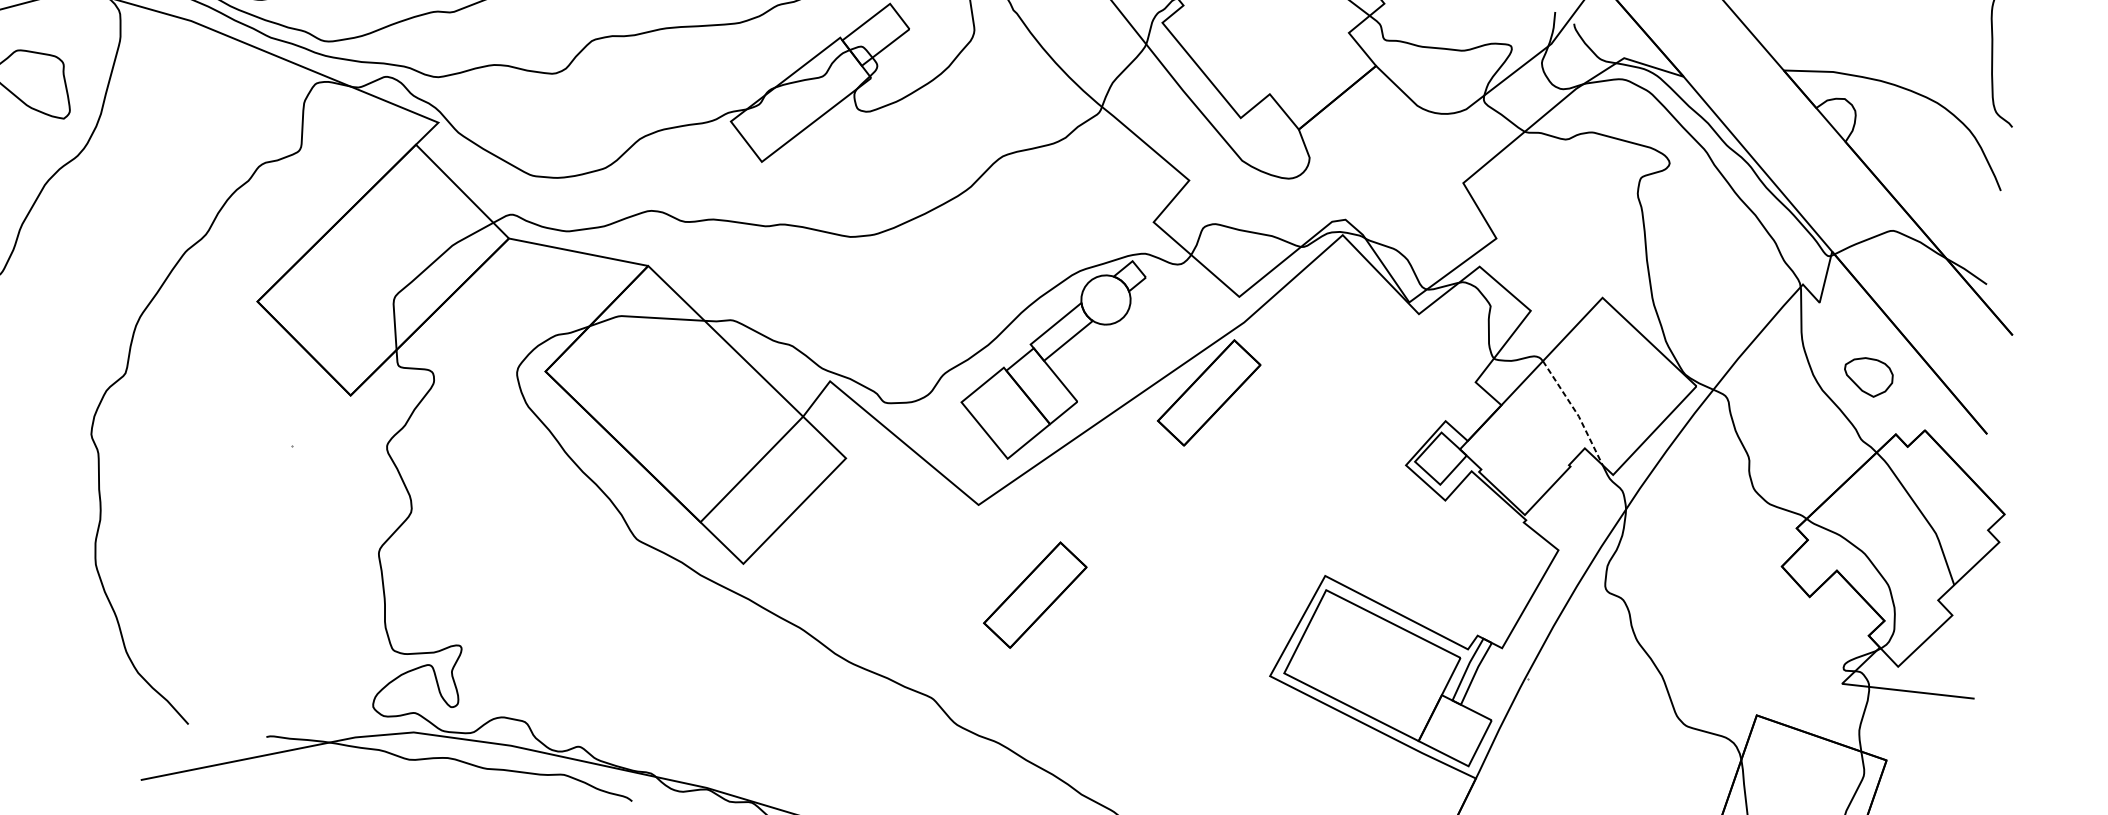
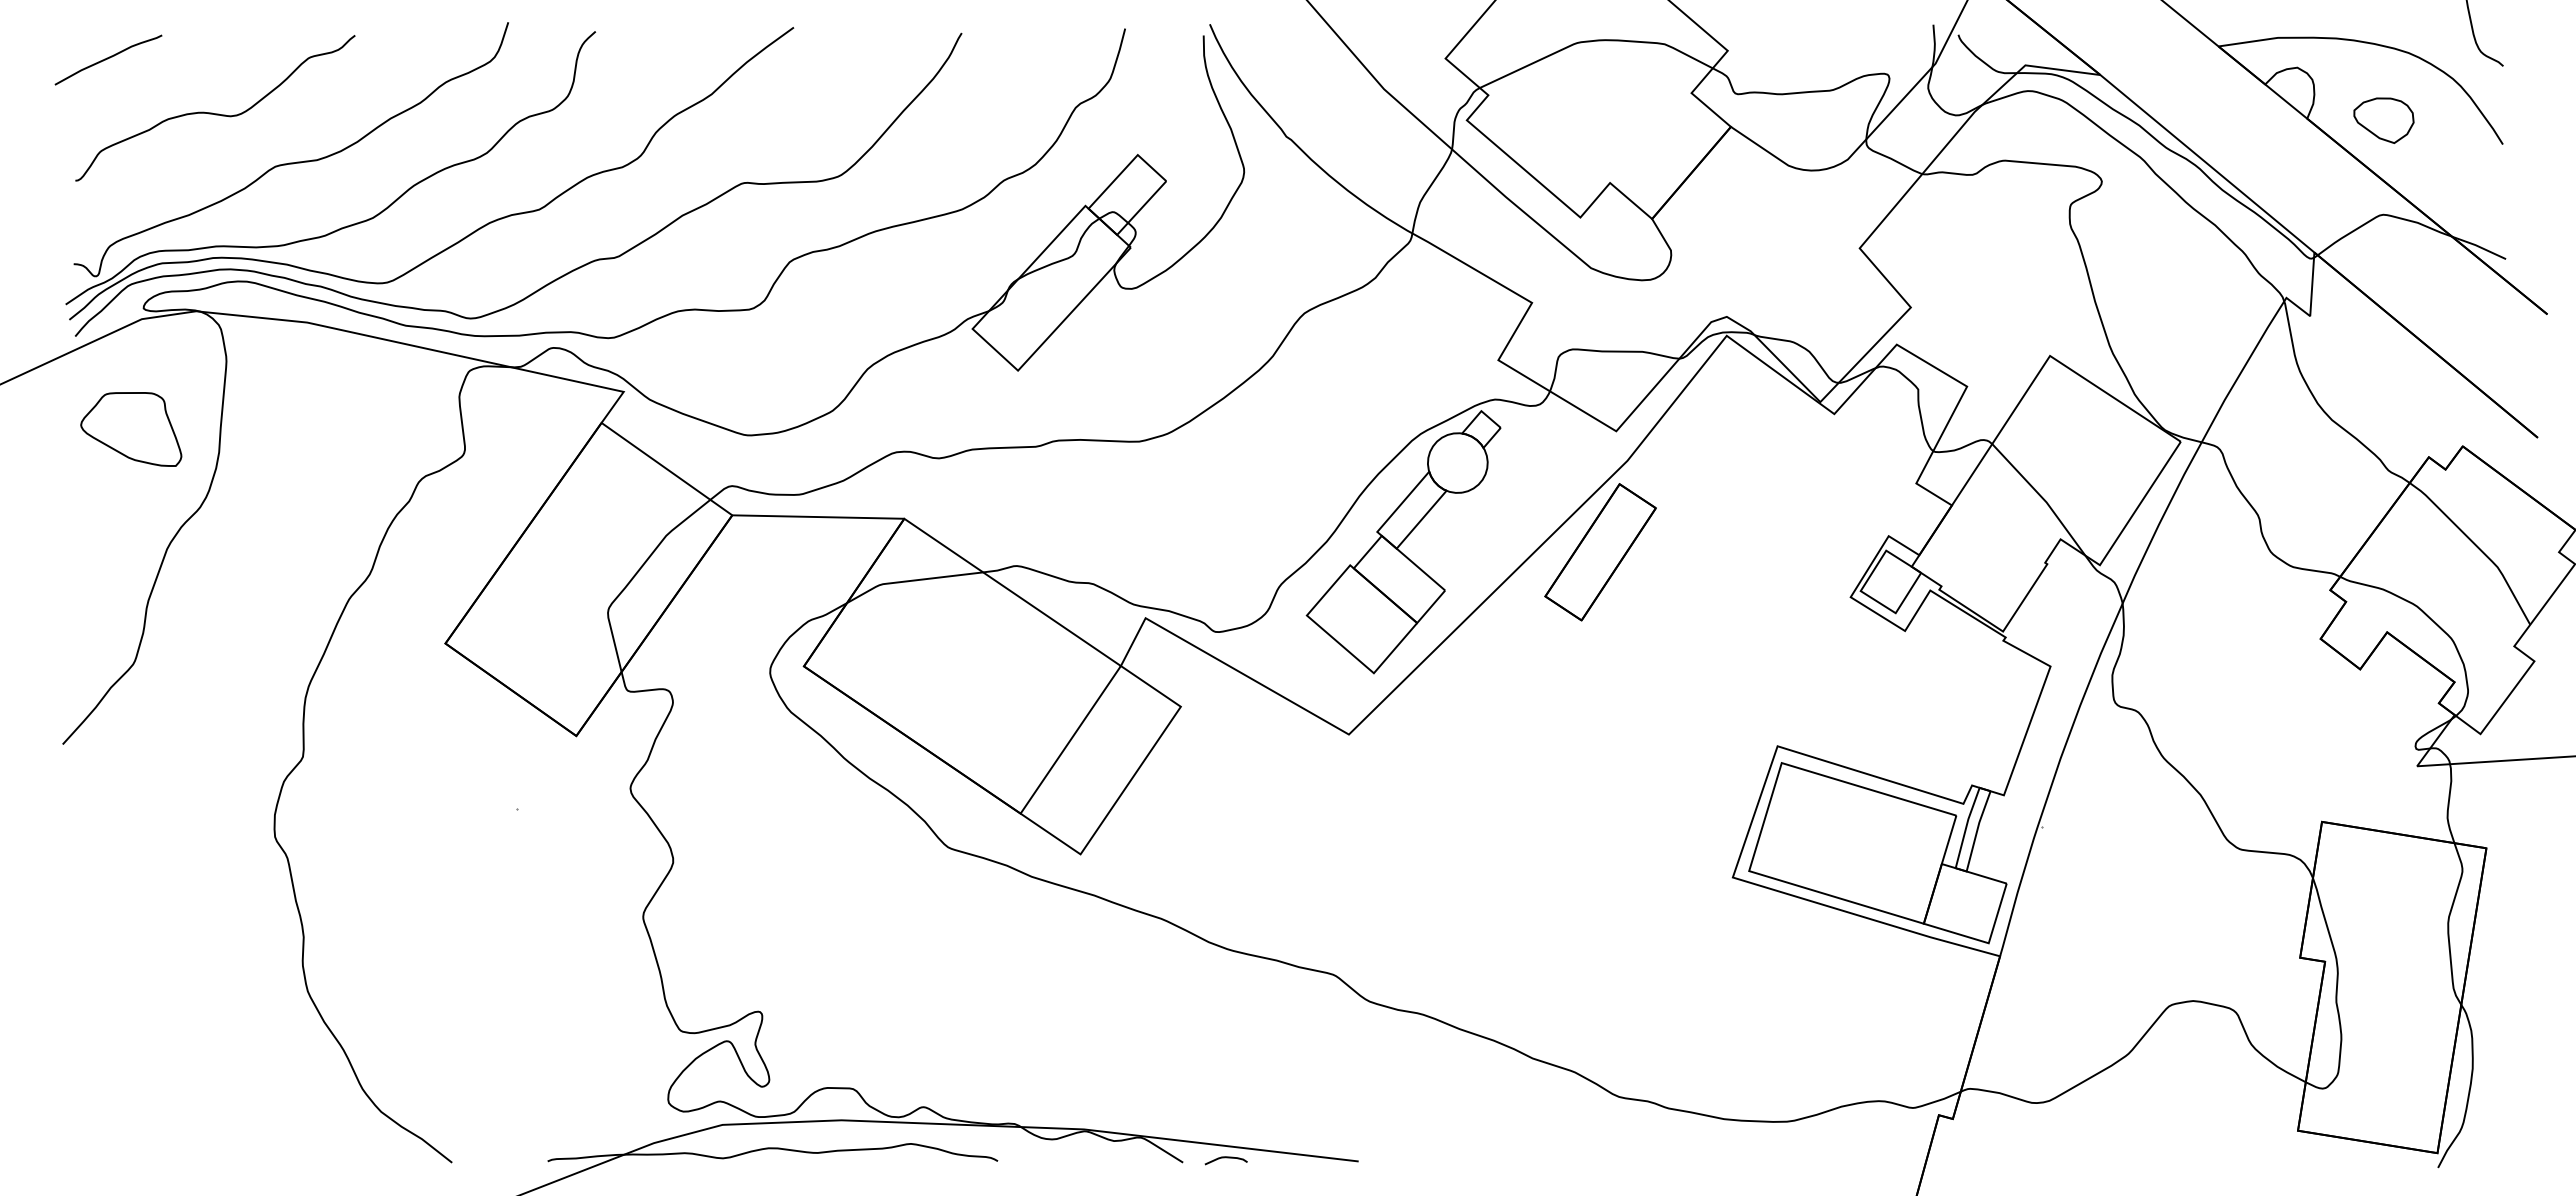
part: (1867, 376) -> (2383, 120), moved
line: (1576, 412) -> (2042, 498), dashed -> solid
part: (1035, 595) -> (1435, 830), removed

